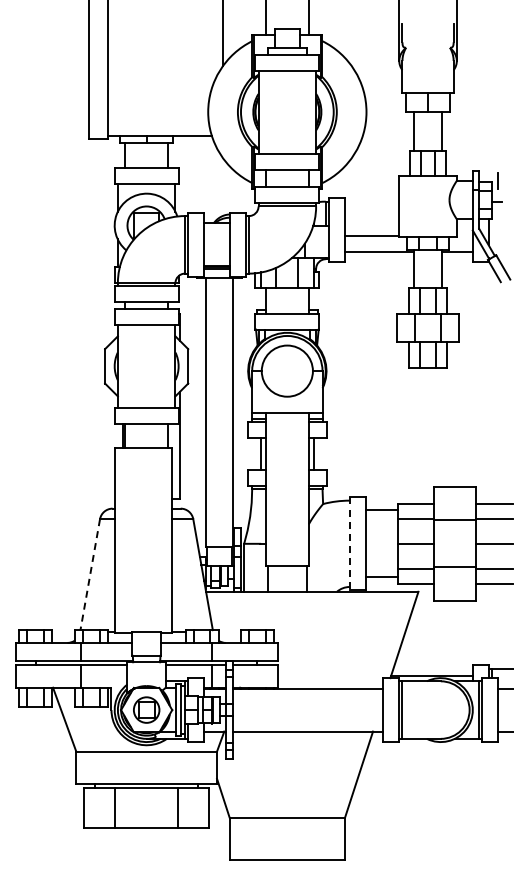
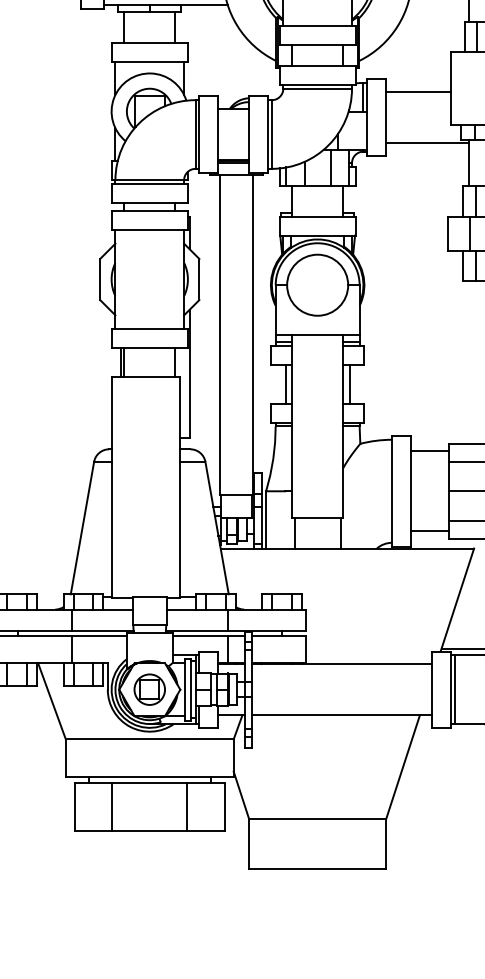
line: (371, 235) -> (418, 91), moved
line: (349, 544) -> (391, 492), dashed -> solid
line: (90, 575) -> (82, 529), dashed -> solid

